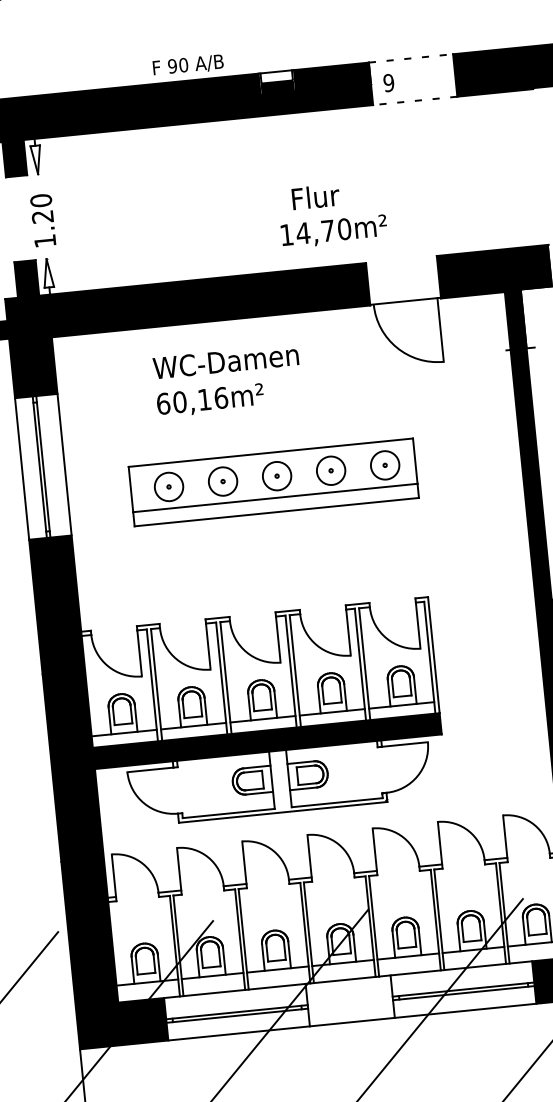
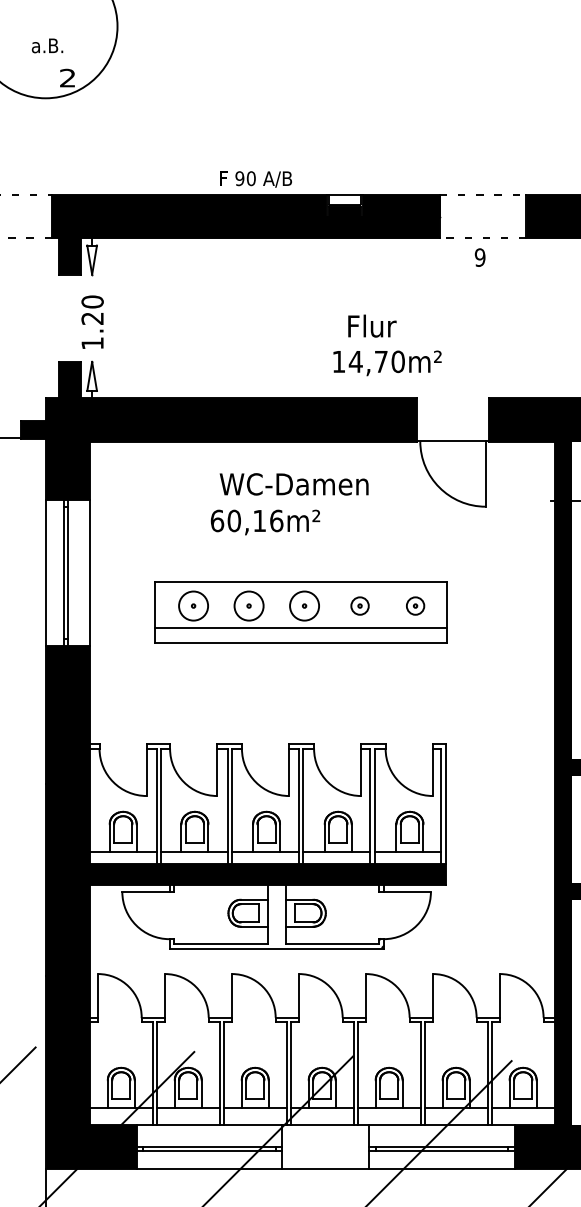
text: (388, 82) -> (479, 257), moved
text: (225, 361) -> (293, 484), moved
text: (210, 400) -> (265, 522), moved
circle: (385, 464) -> (415, 605), size x0.6
circle: (330, 470) -> (359, 605), size x0.6

